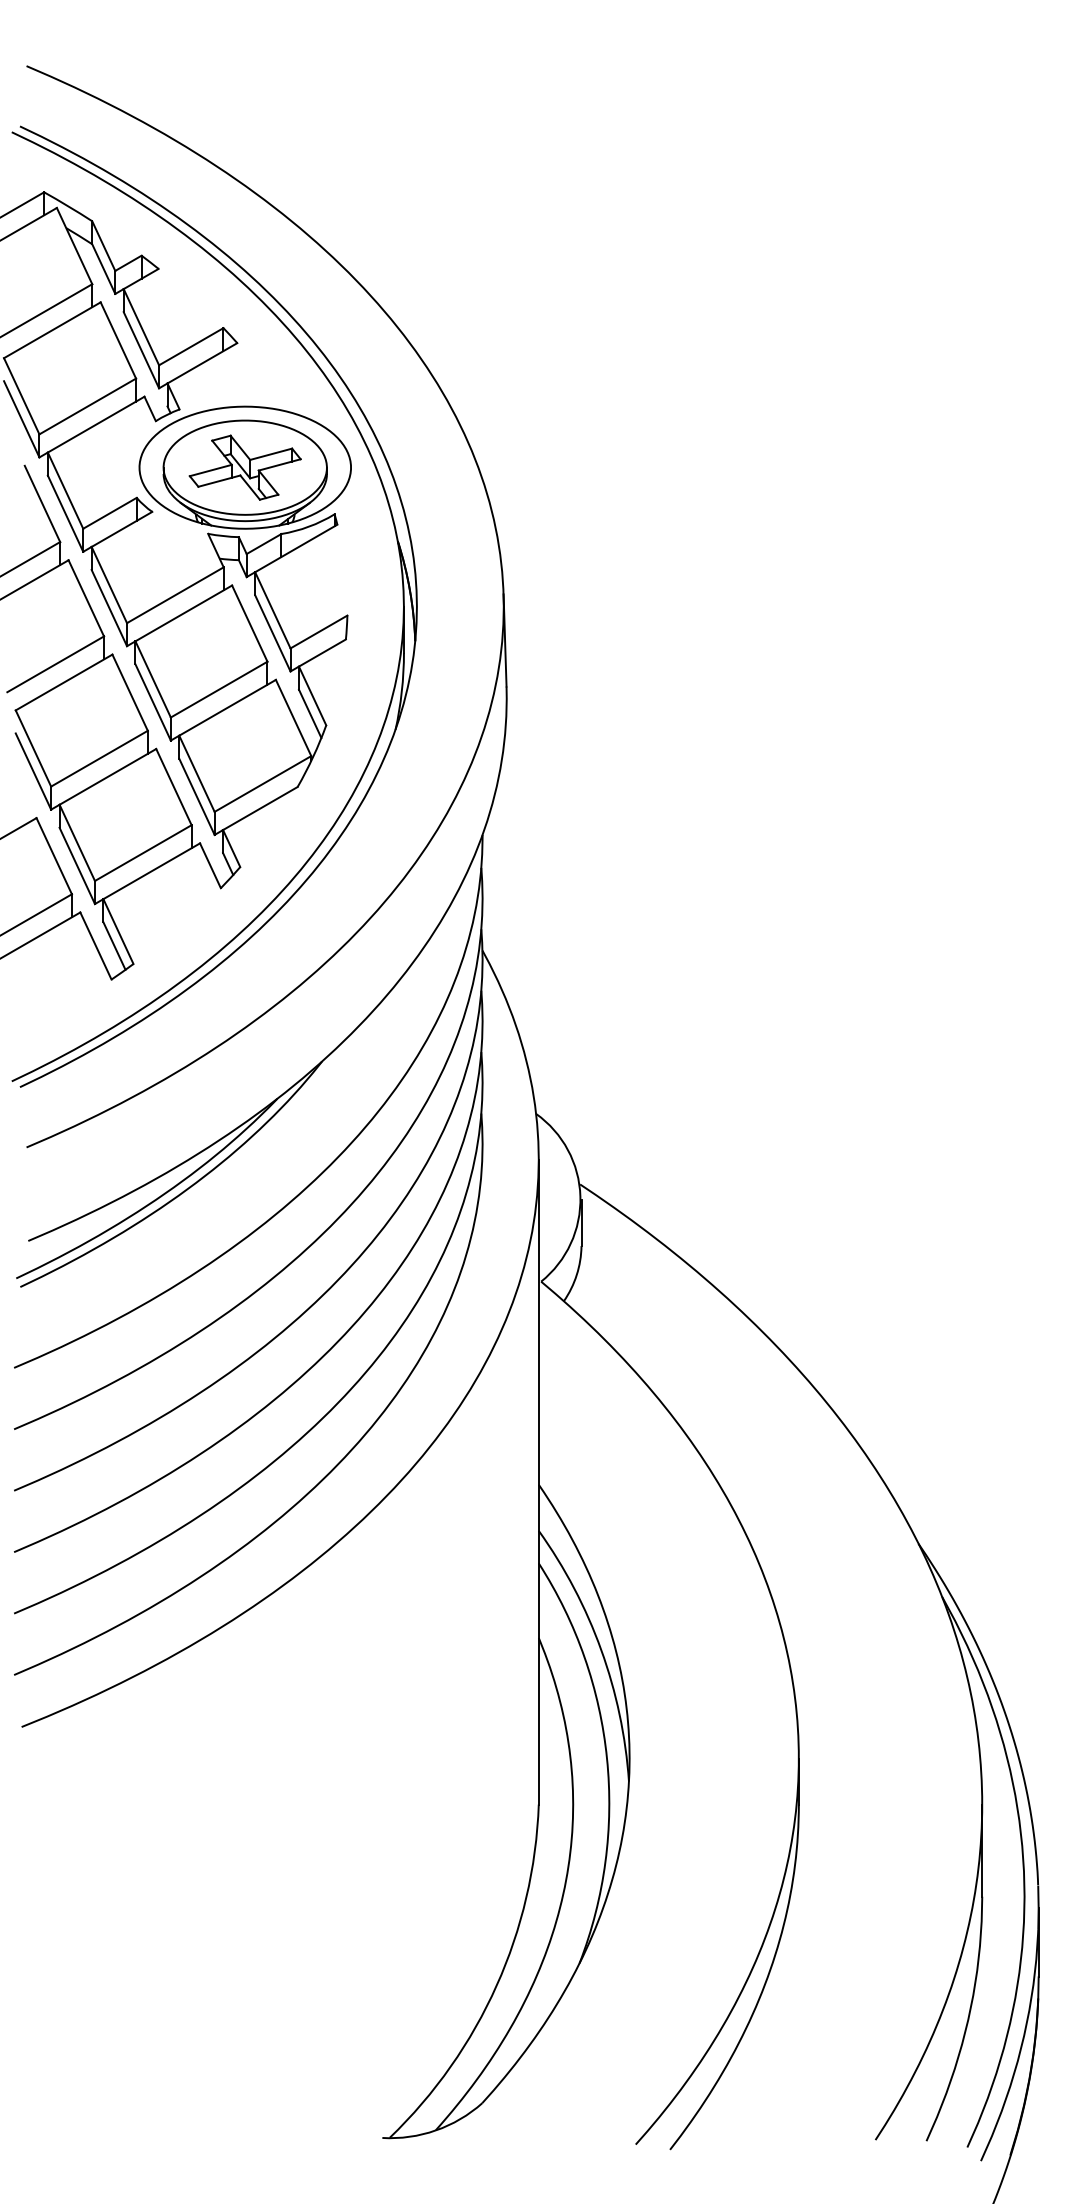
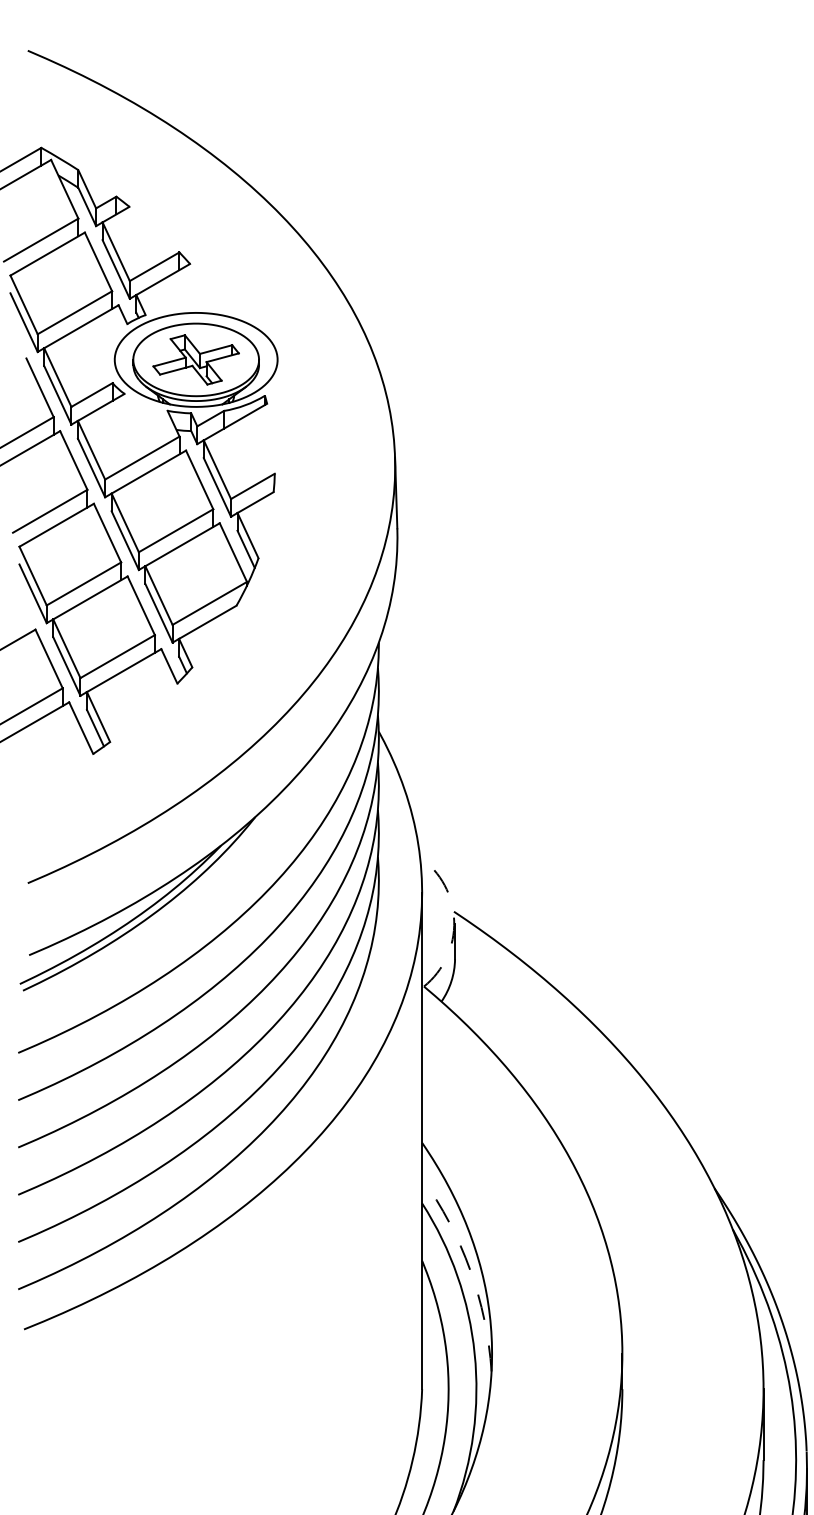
part: (402, 601) -> (317, 462), removed
arc: (580, 1196) -> (454, 921), solid -> dashed
arc: (601, 1649) -> (470, 1269), solid -> dashed

